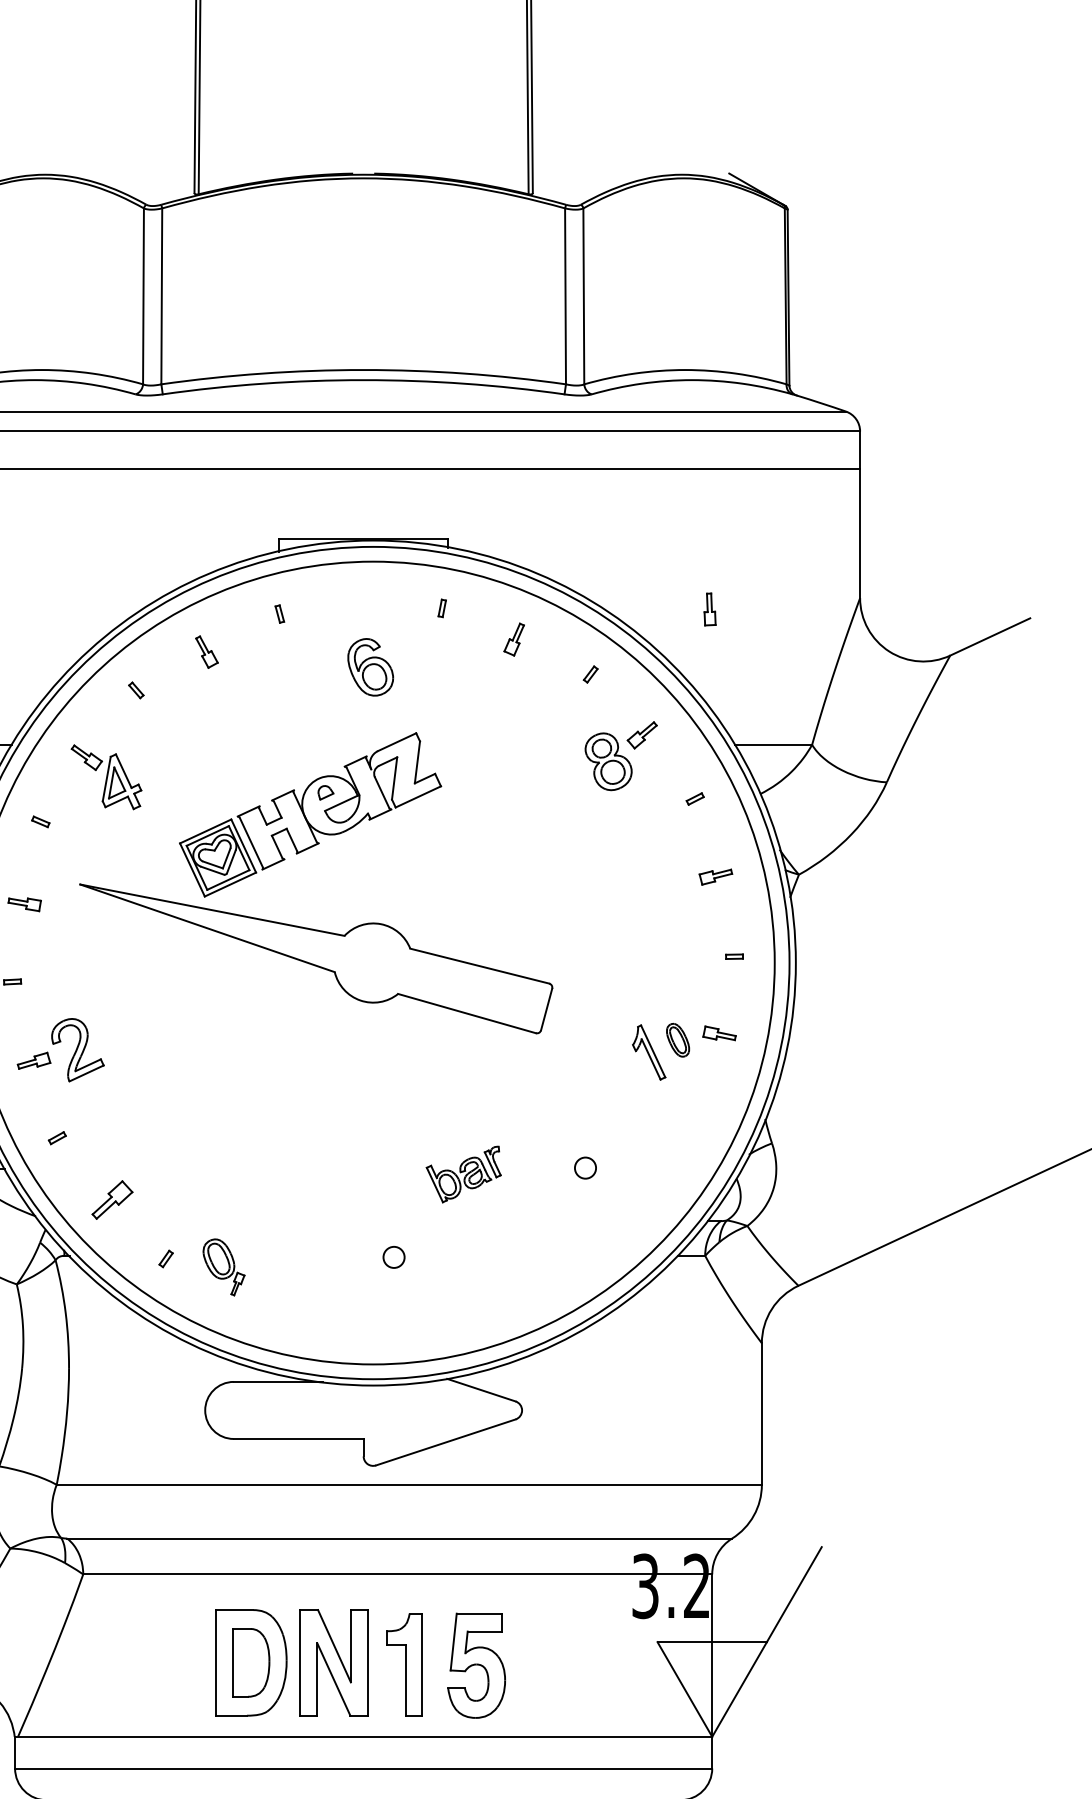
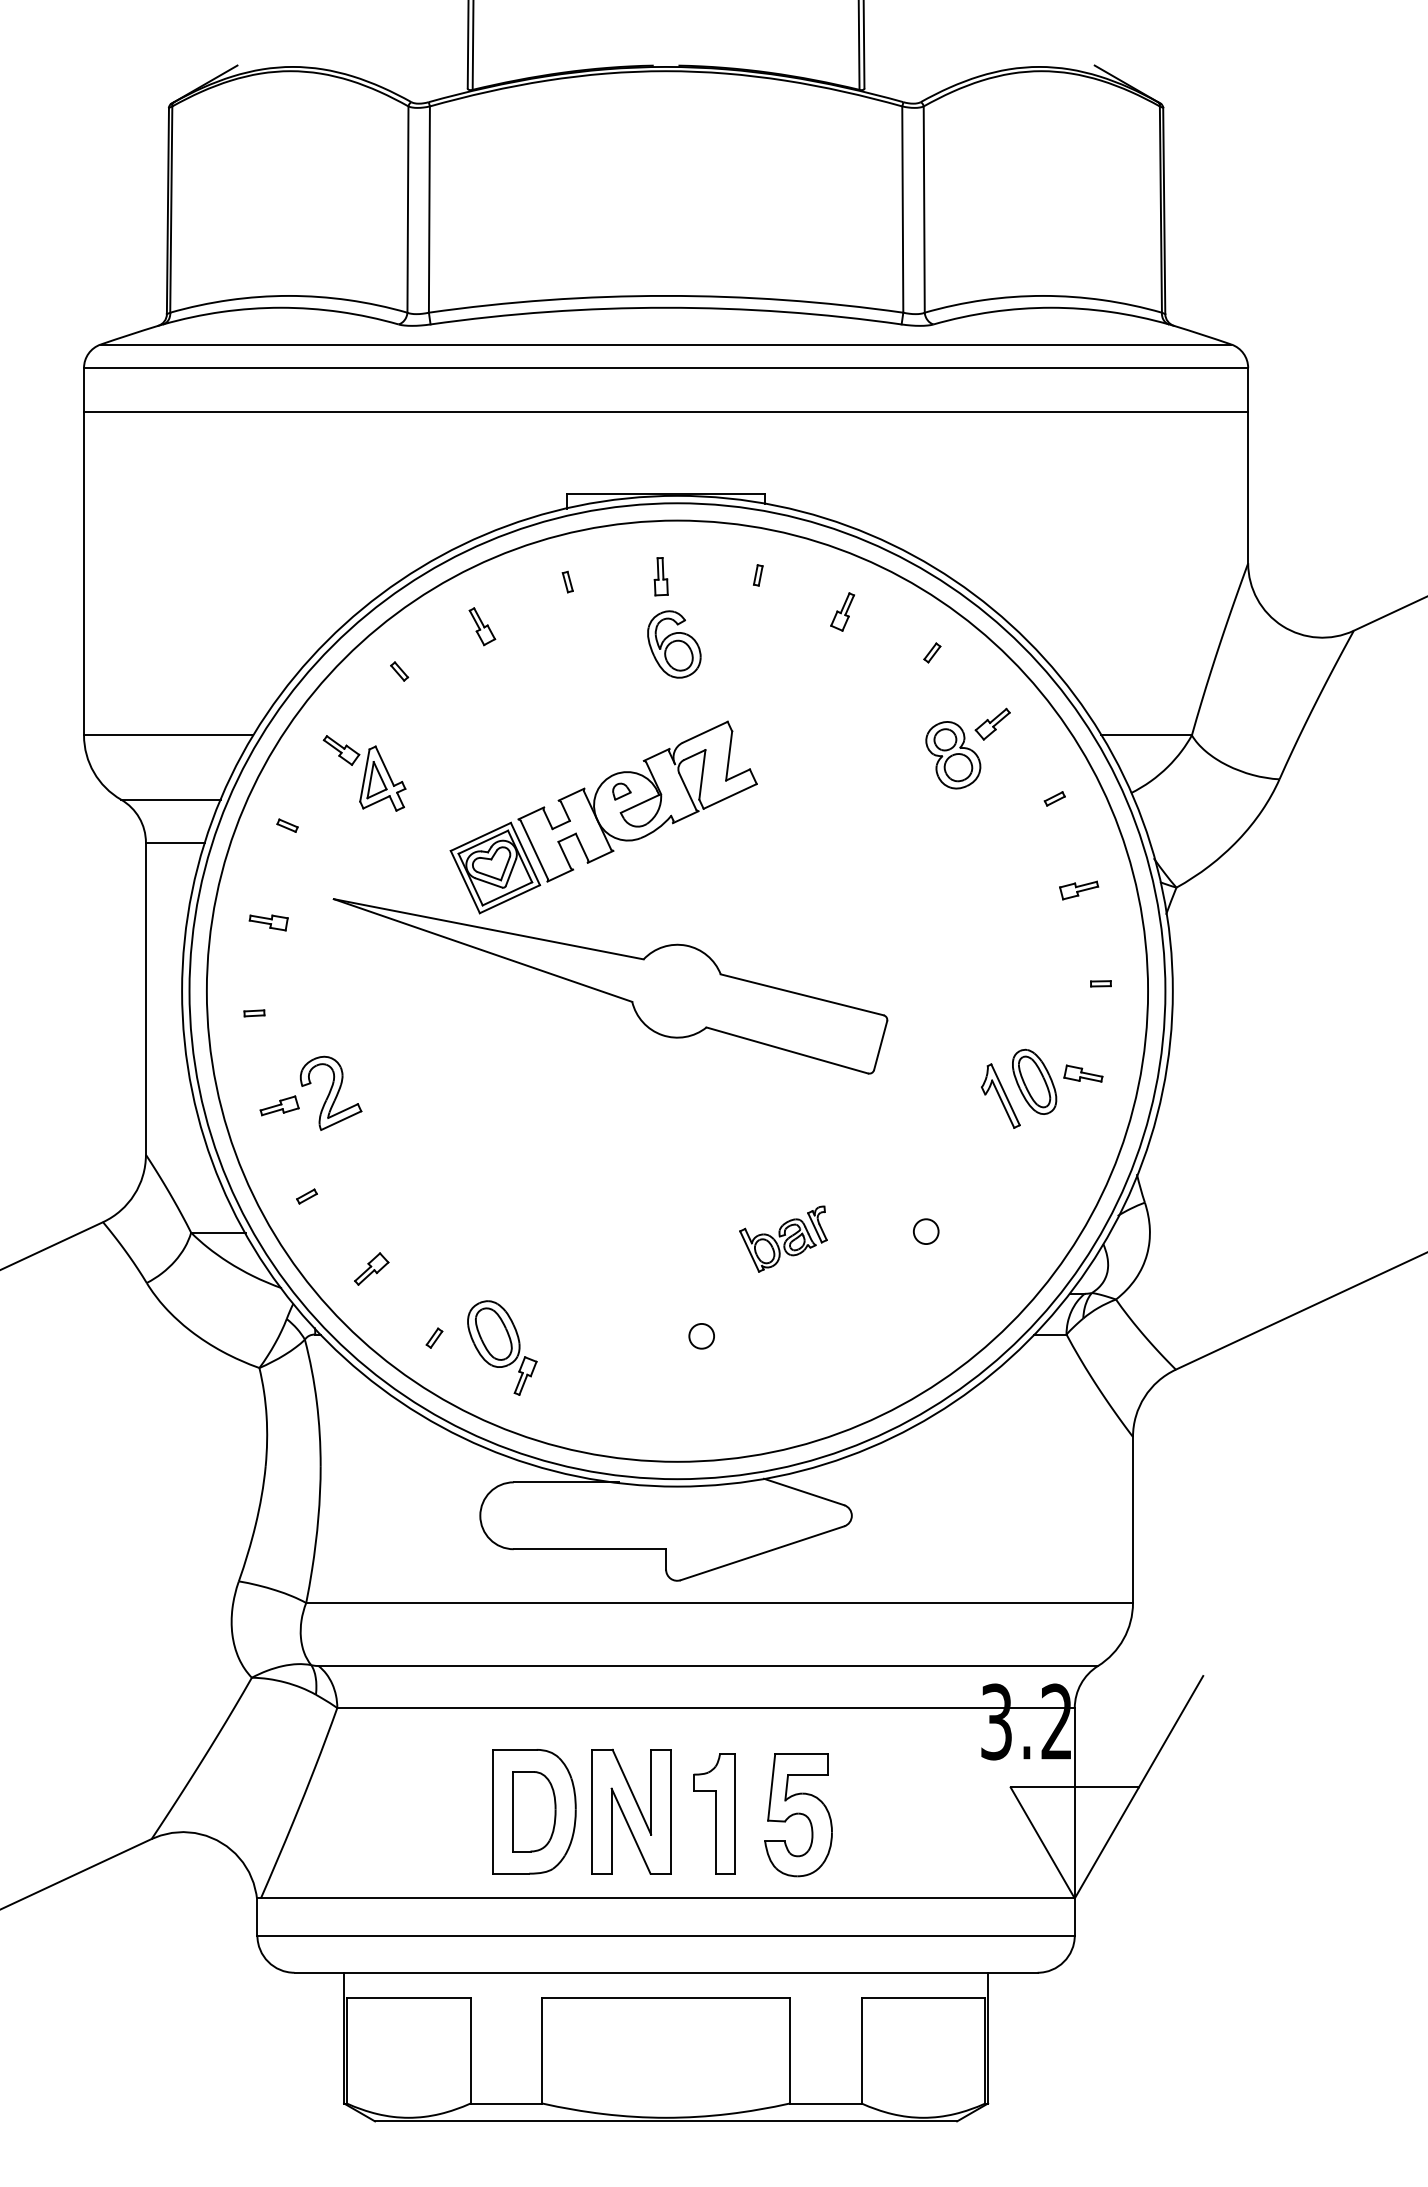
part: (709, 609) -> (660, 576), moved
part: (677, 1040) -> (1034, 1081), size x1.67
part: (112, 1199) -> (371, 1268), size x0.71
part: (224, 1266) -> (502, 1347), size x1.43

